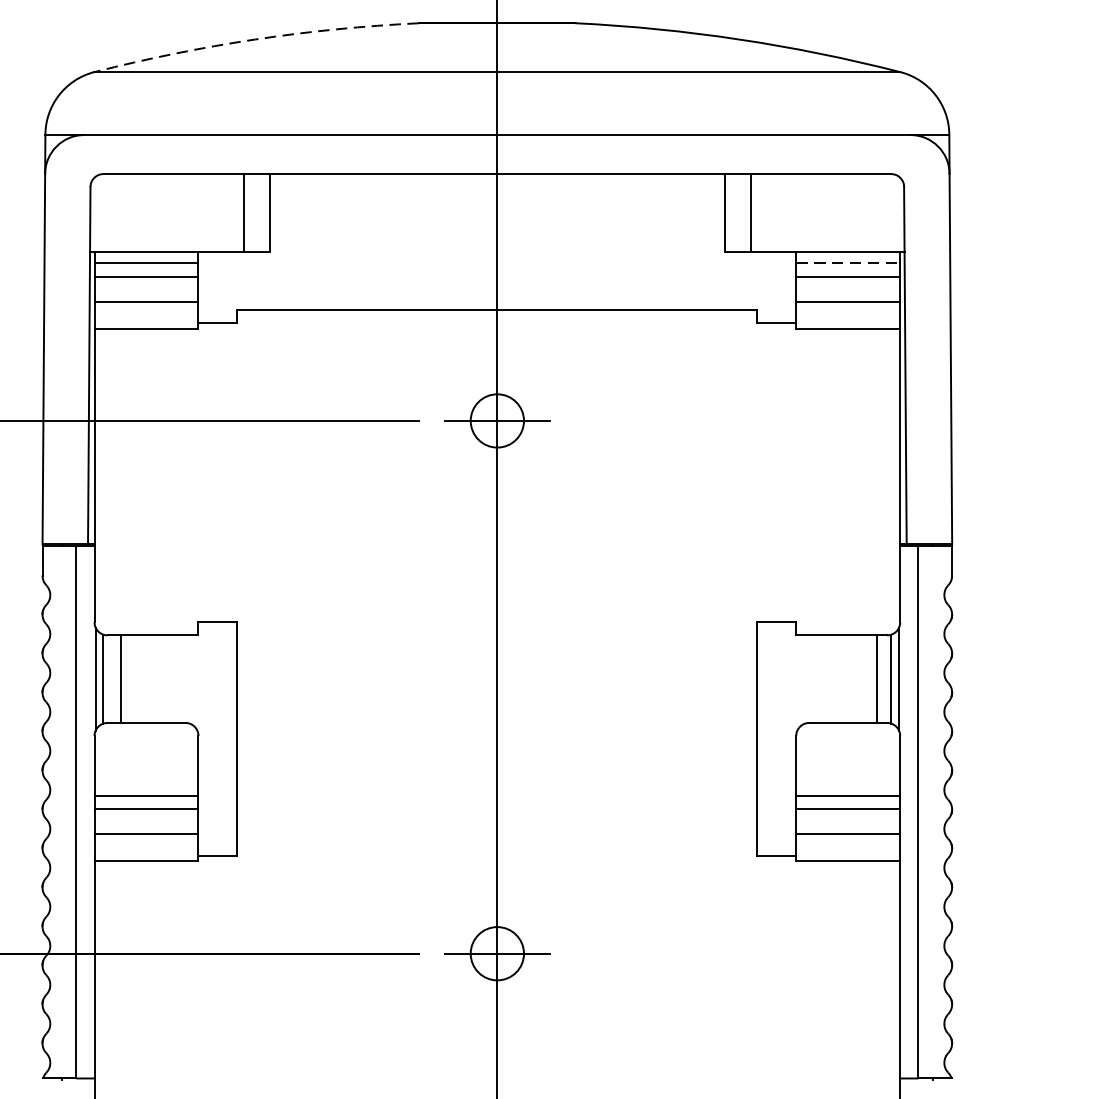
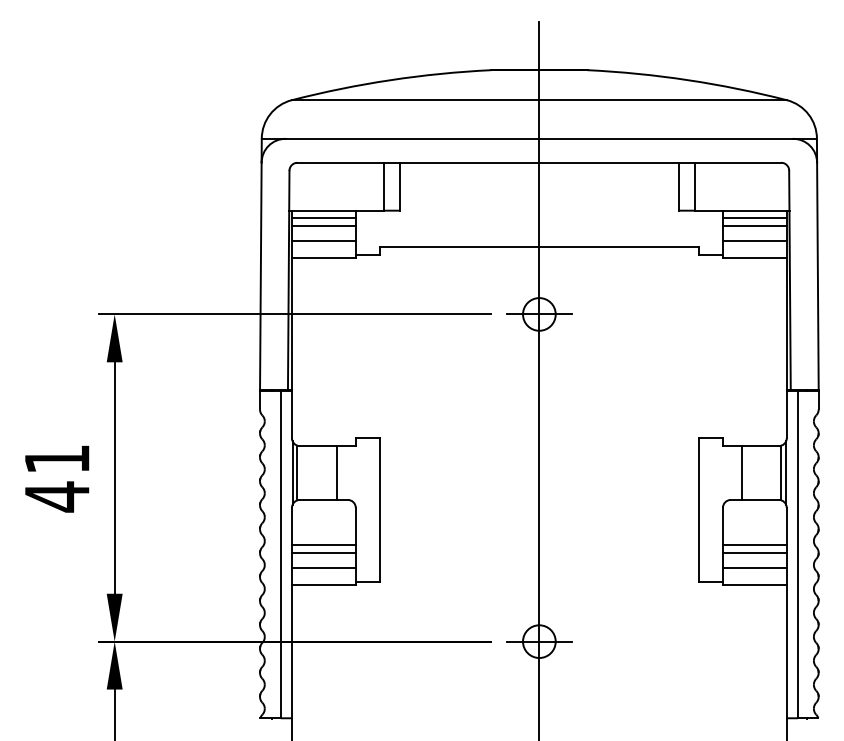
arc: (254, 40) -> (390, 80), dashed -> solid
line: (847, 263) -> (754, 217), dashed -> solid
line: (121, 678) -> (336, 472), moved
line: (876, 678) -> (742, 472), moved

